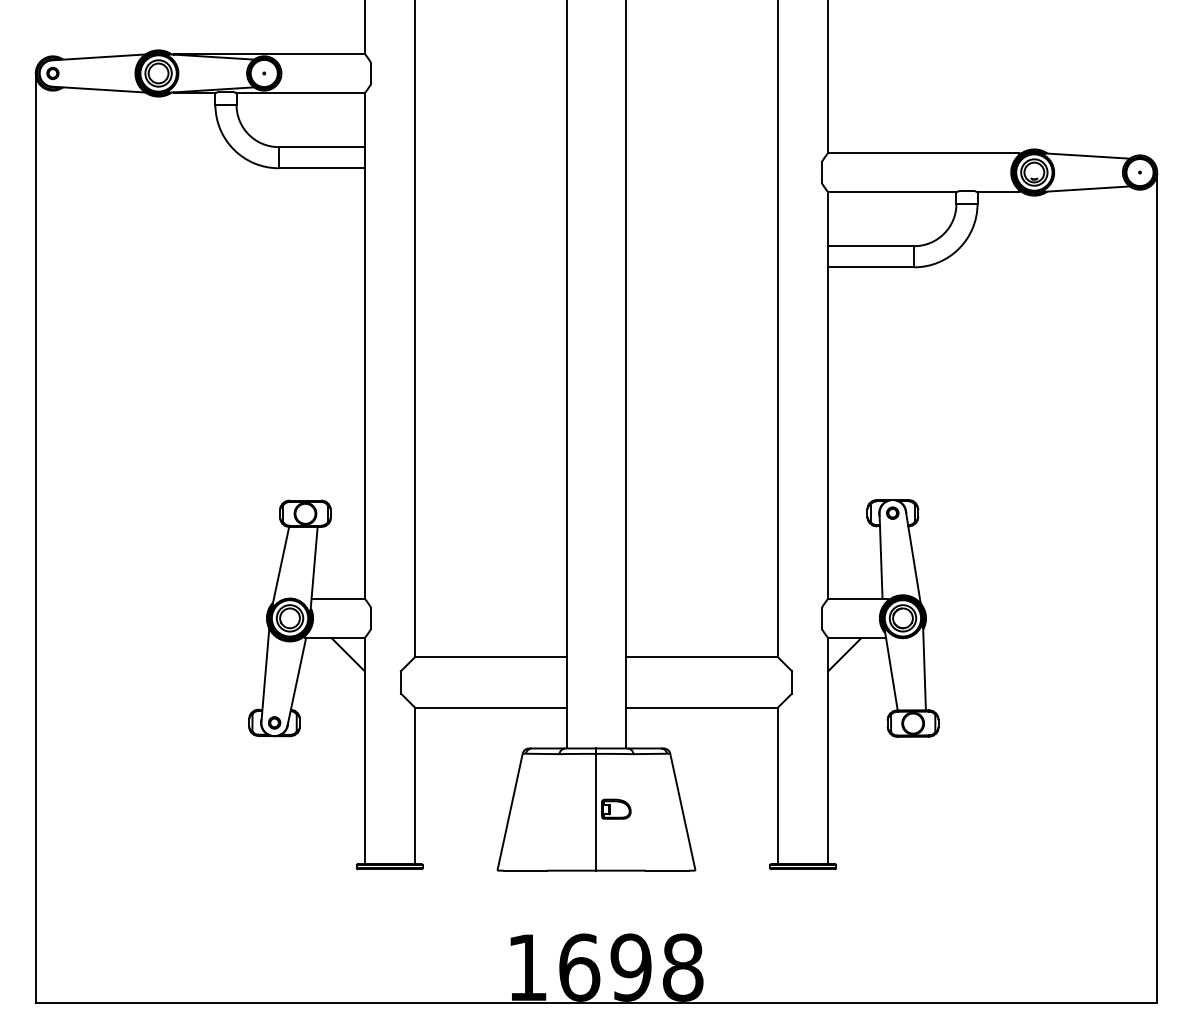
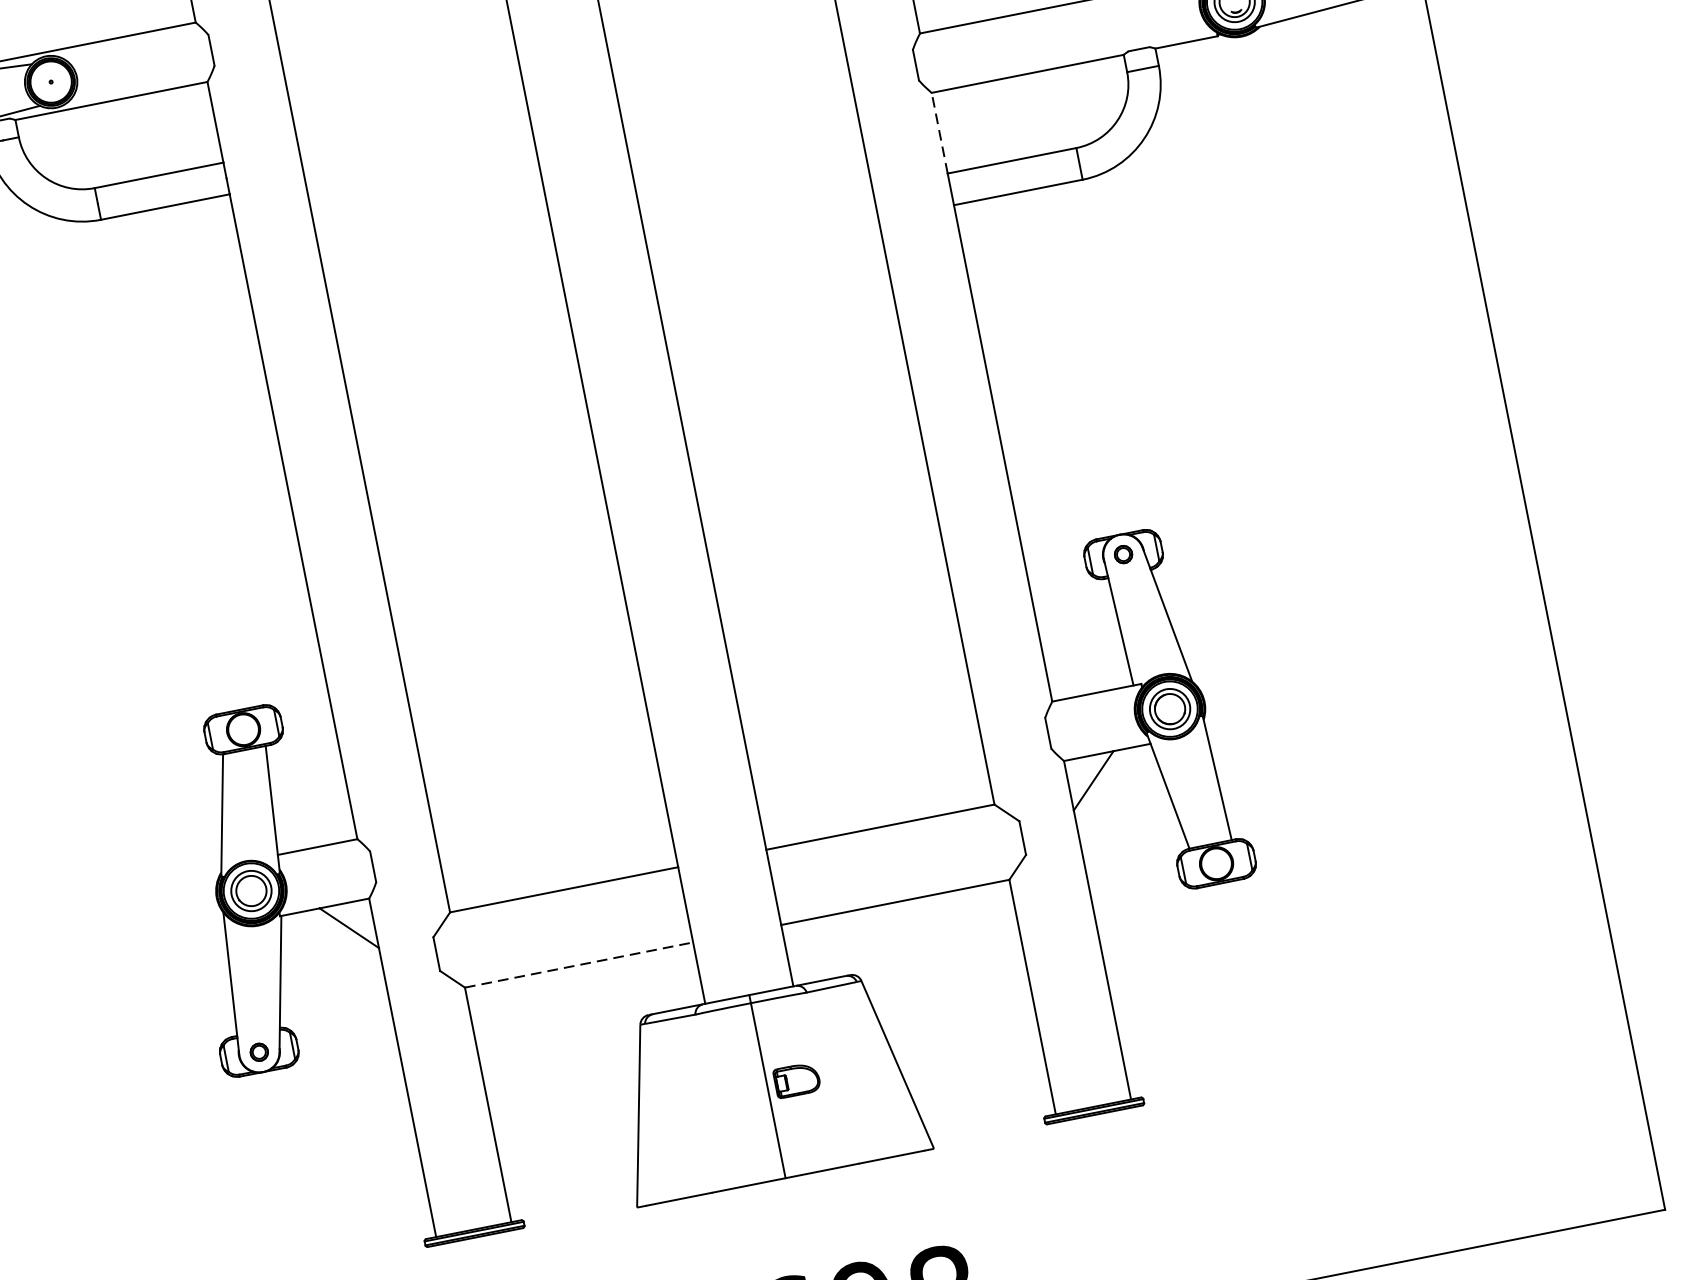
line: (828, 219) -> (940, 133), solid -> dashed
line: (491, 707) -> (579, 964), solid -> dashed

